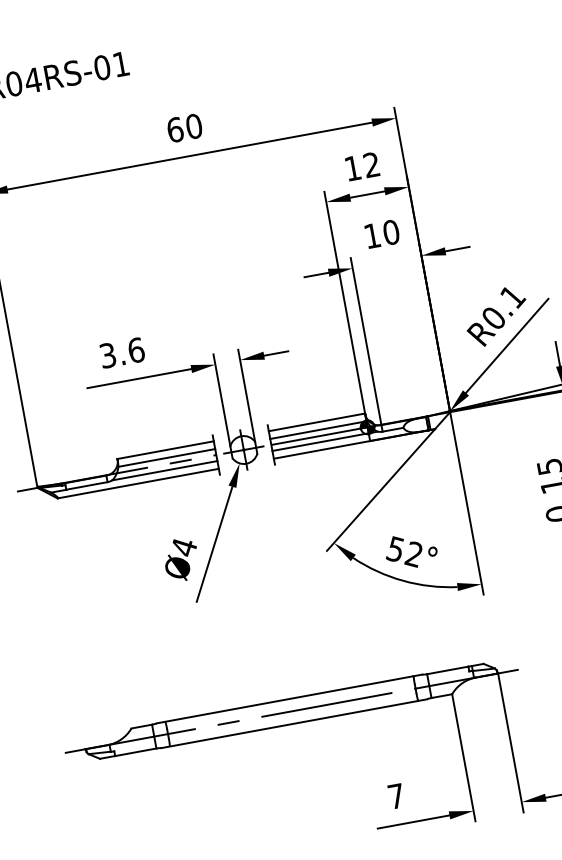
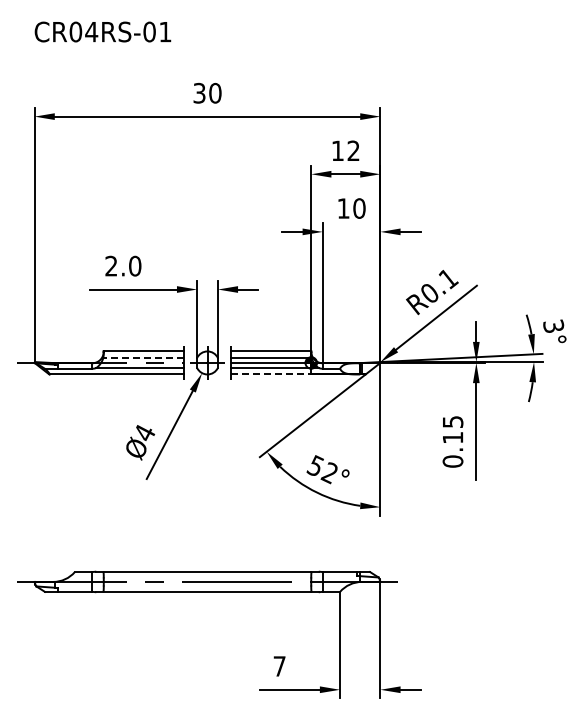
text: (175, 129) -> (199, 92), 60 -> 30
text: (122, 352) -> (123, 265), 3.6 -> 2.0
line: (322, 449) -> (271, 374), solid -> dashed
line: (166, 457) -> (143, 357), solid -> dashed

